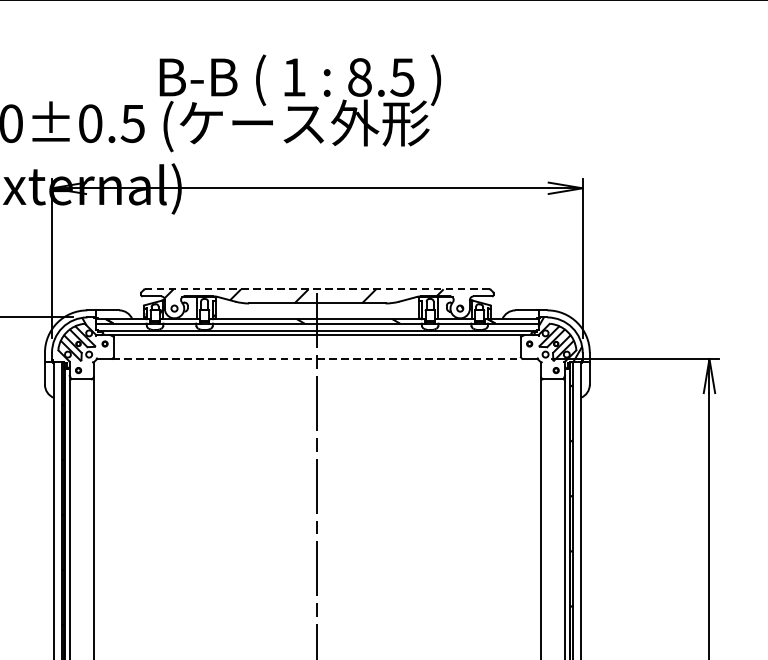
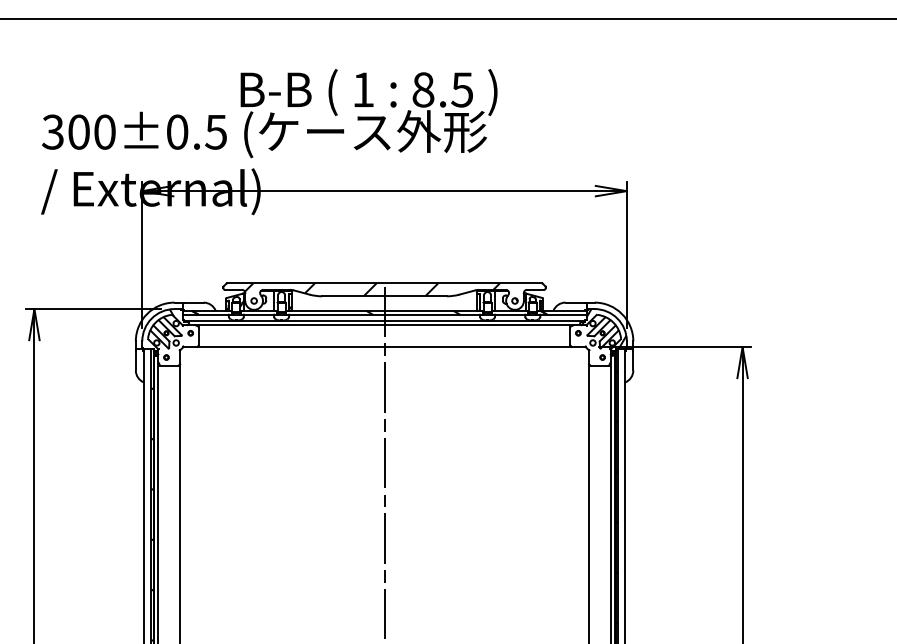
line: (317, 289) -> (384, 283), dashed -> solid
line: (318, 359) -> (385, 347), dashed -> solid

